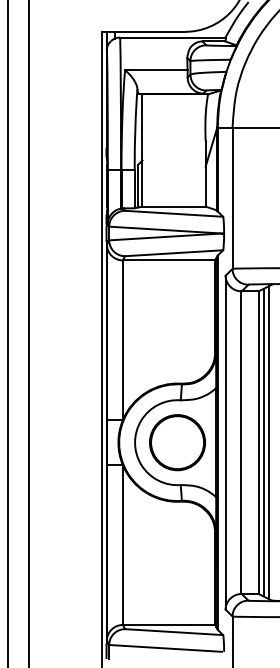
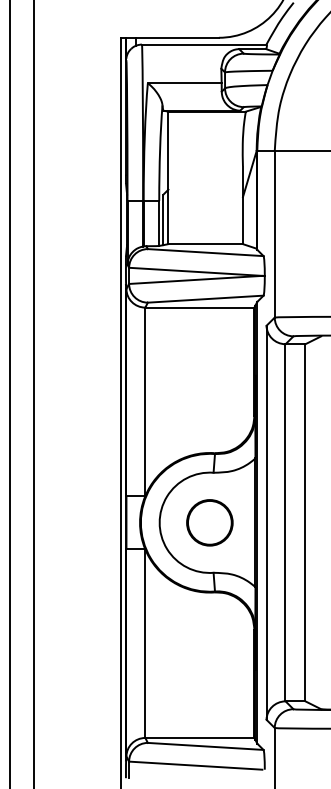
circle: (177, 442) -> (209, 522), size x0.7
line: (263, 442) -> (311, 522), removed
line: (269, 442) -> (318, 522), removed

